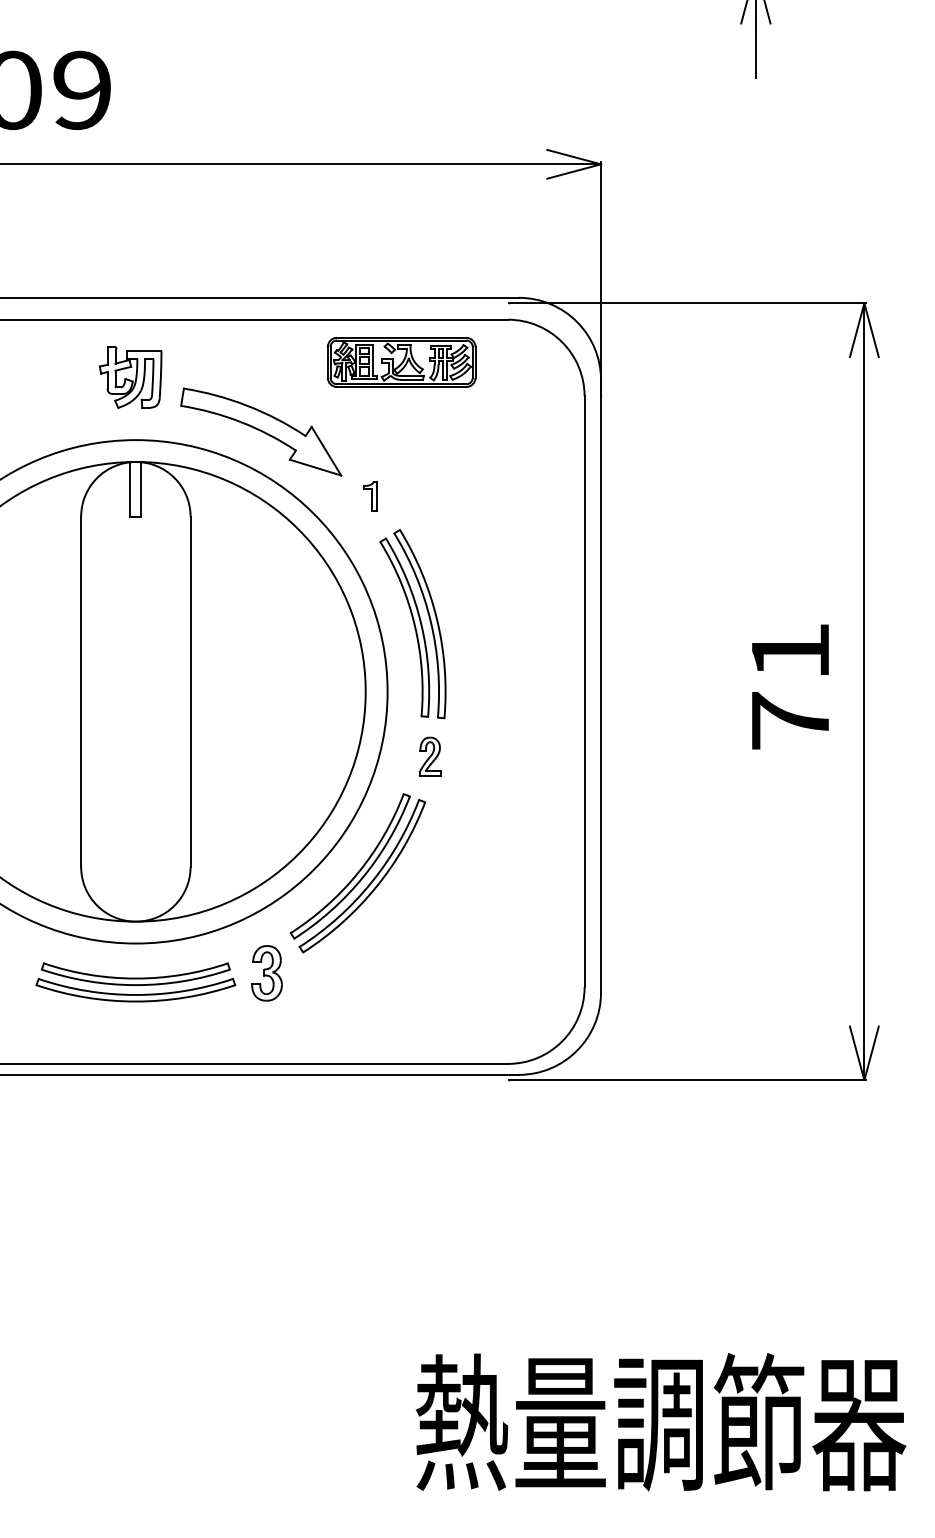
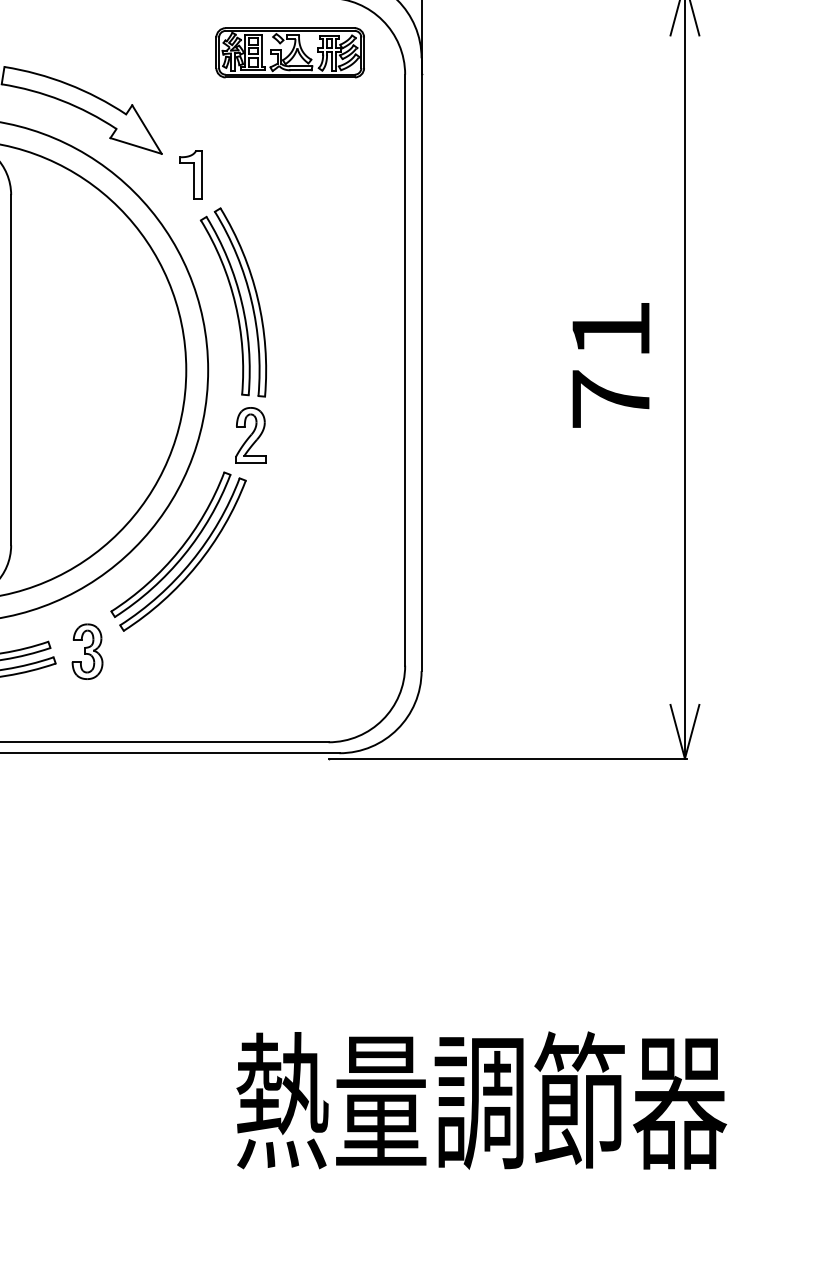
part: (401, 362) -> (290, 52), moved
part: (370, 496) -> (191, 174), size x1.67
part: (429, 756) -> (250, 434), size x1.43

